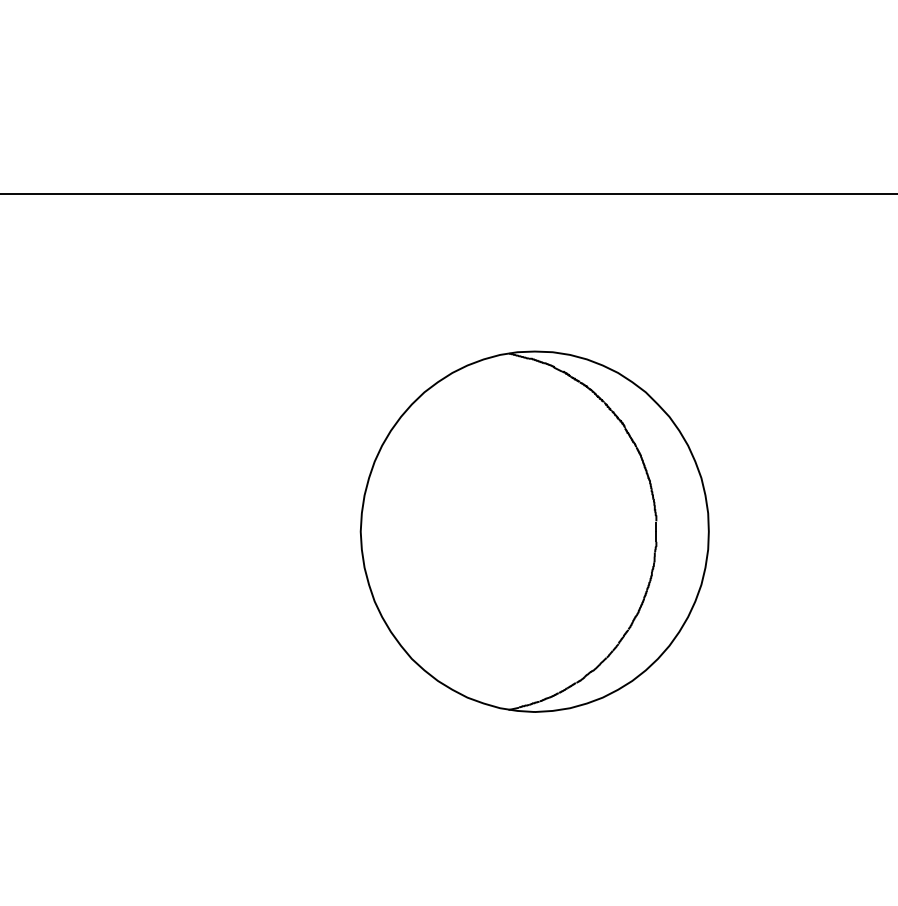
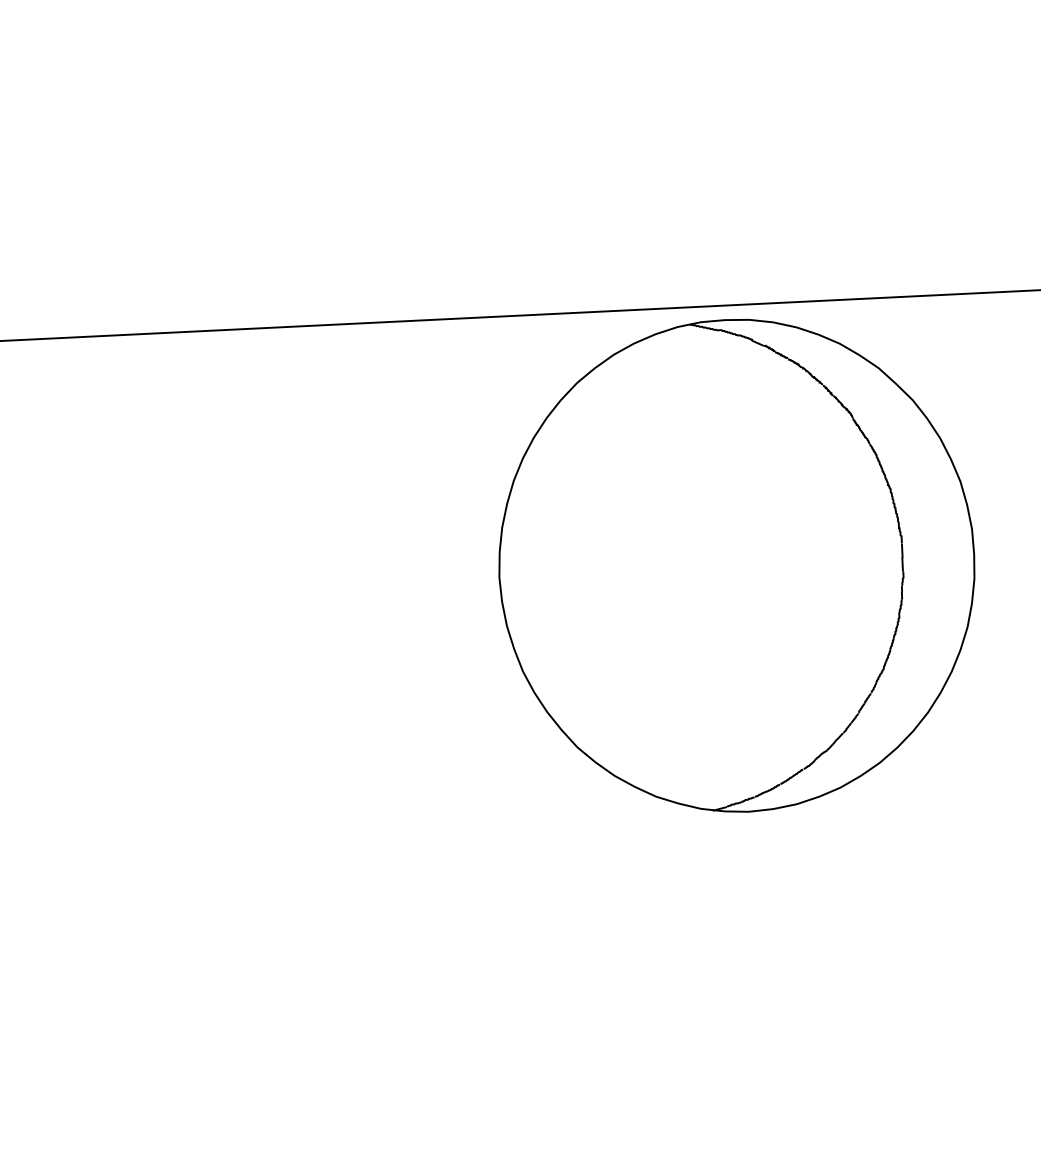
part: (534, 531) -> (736, 565), moved

